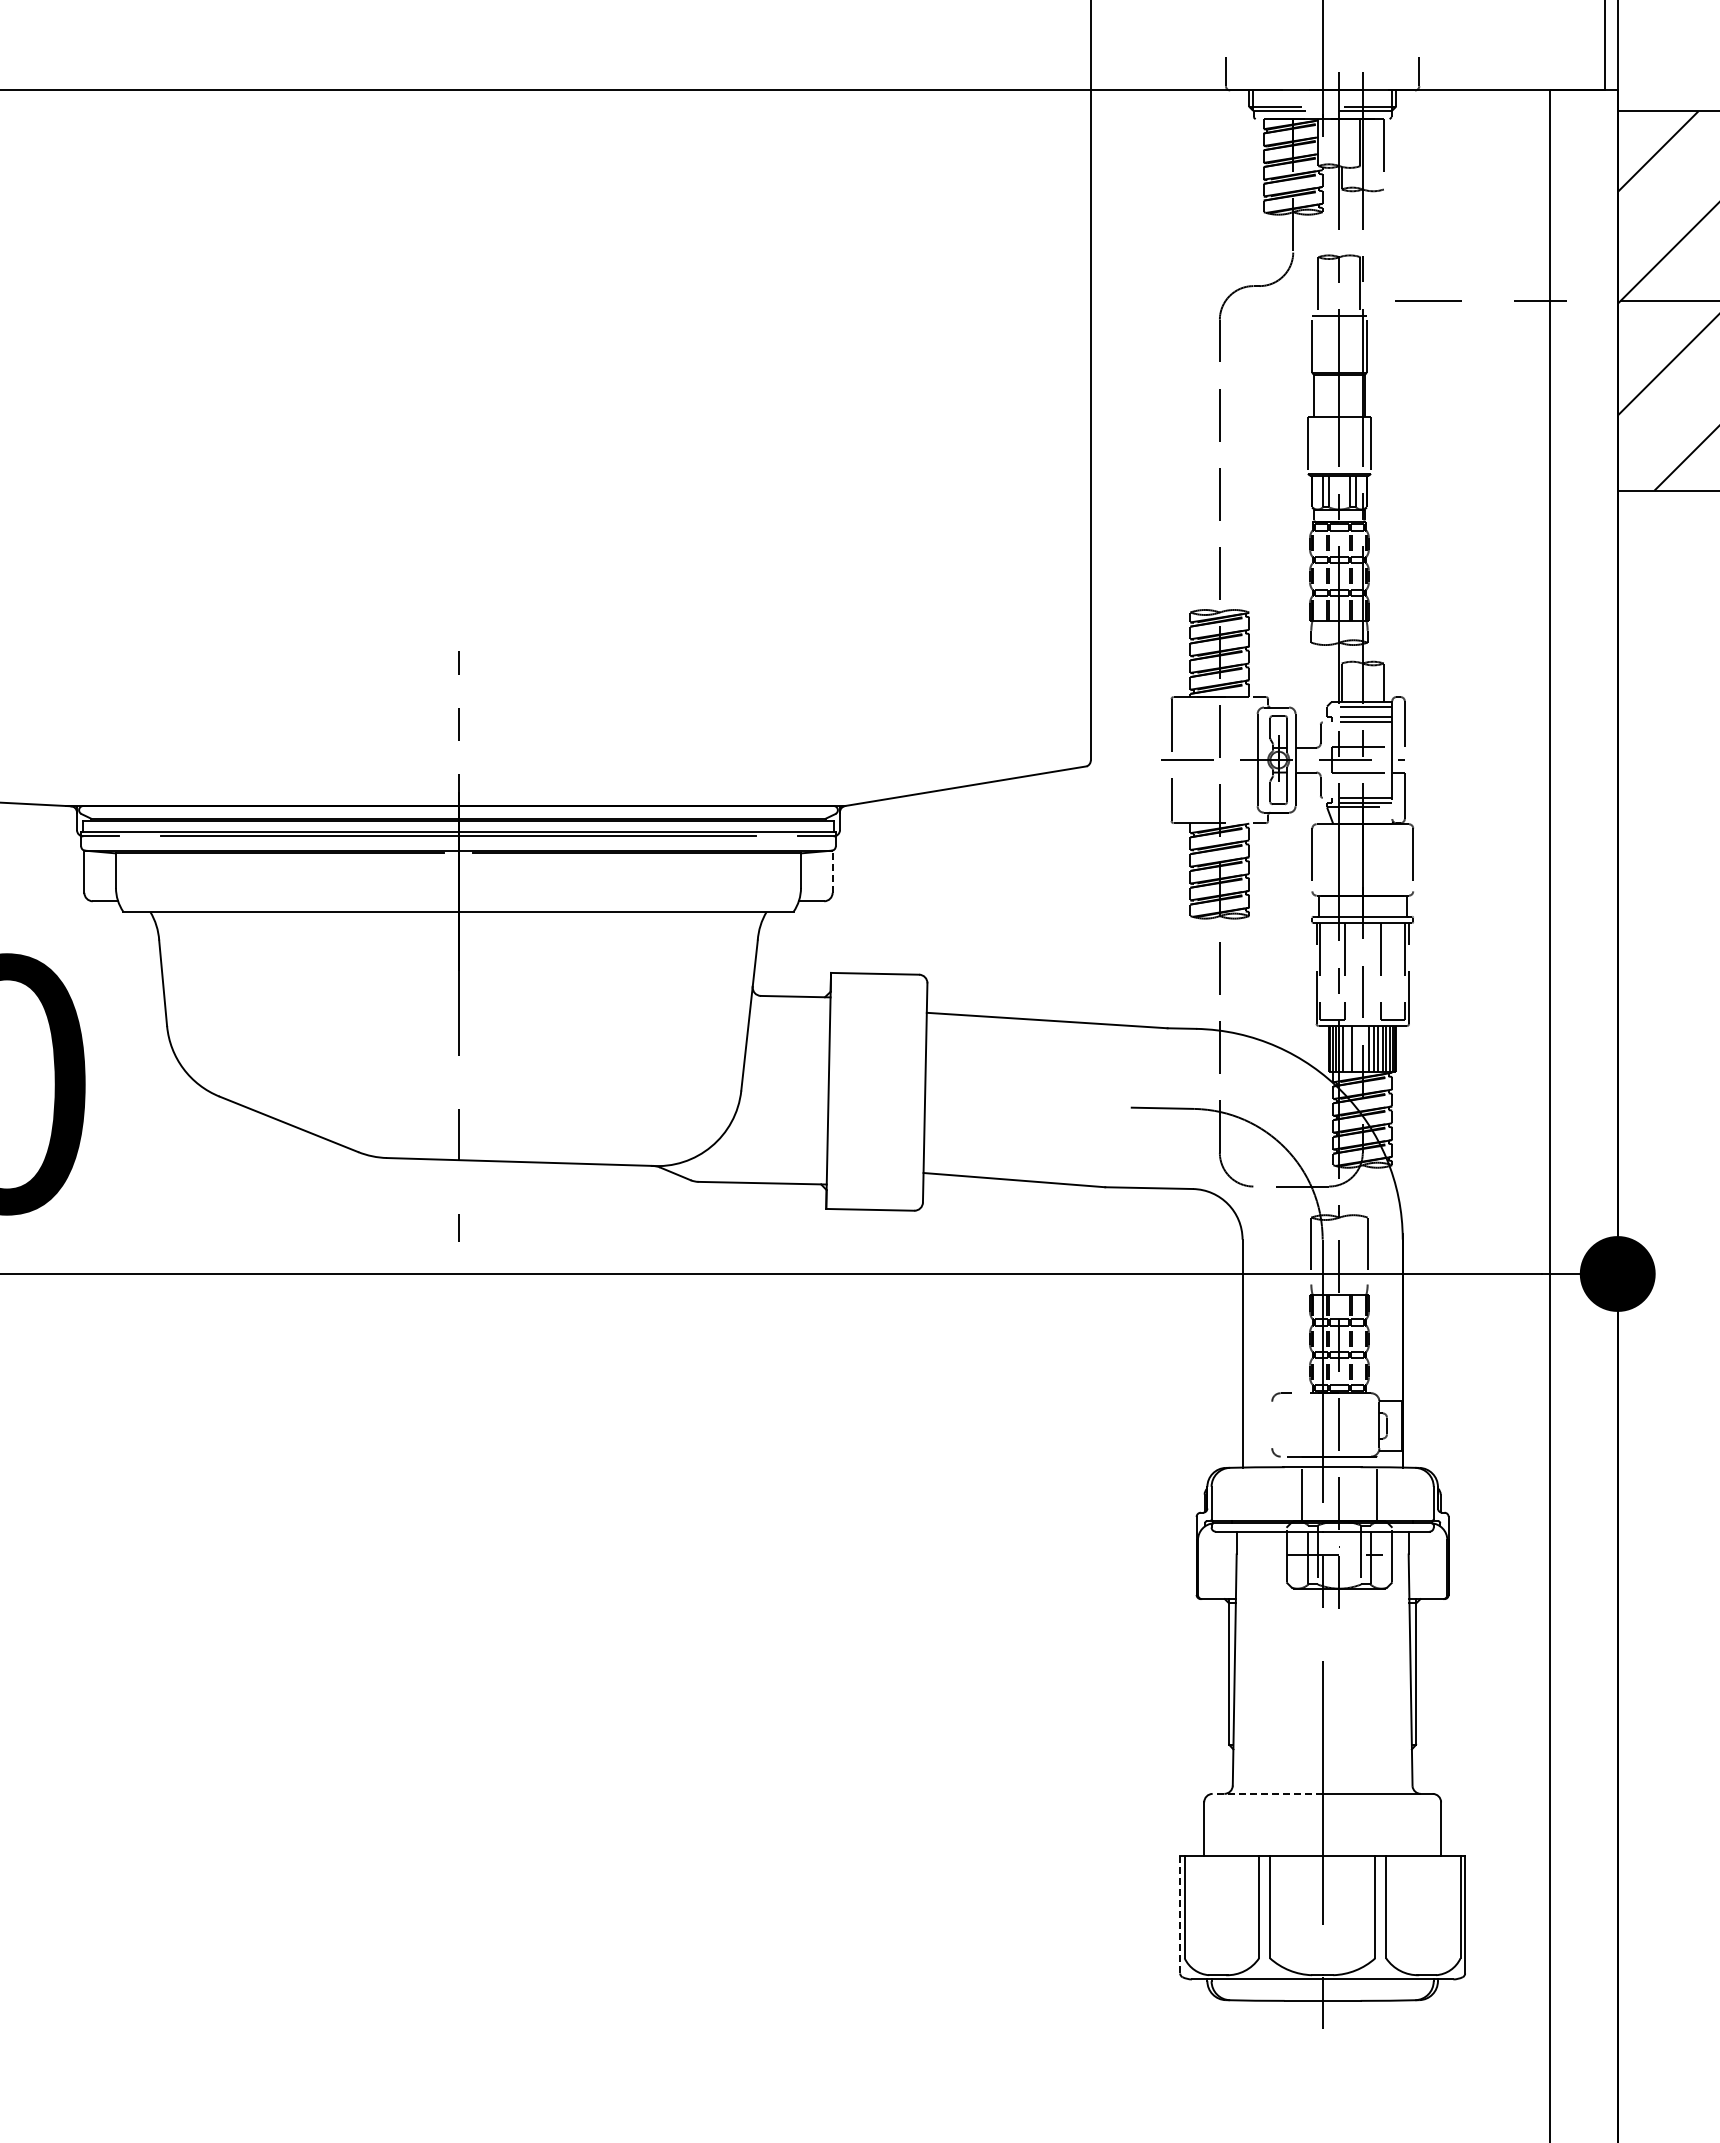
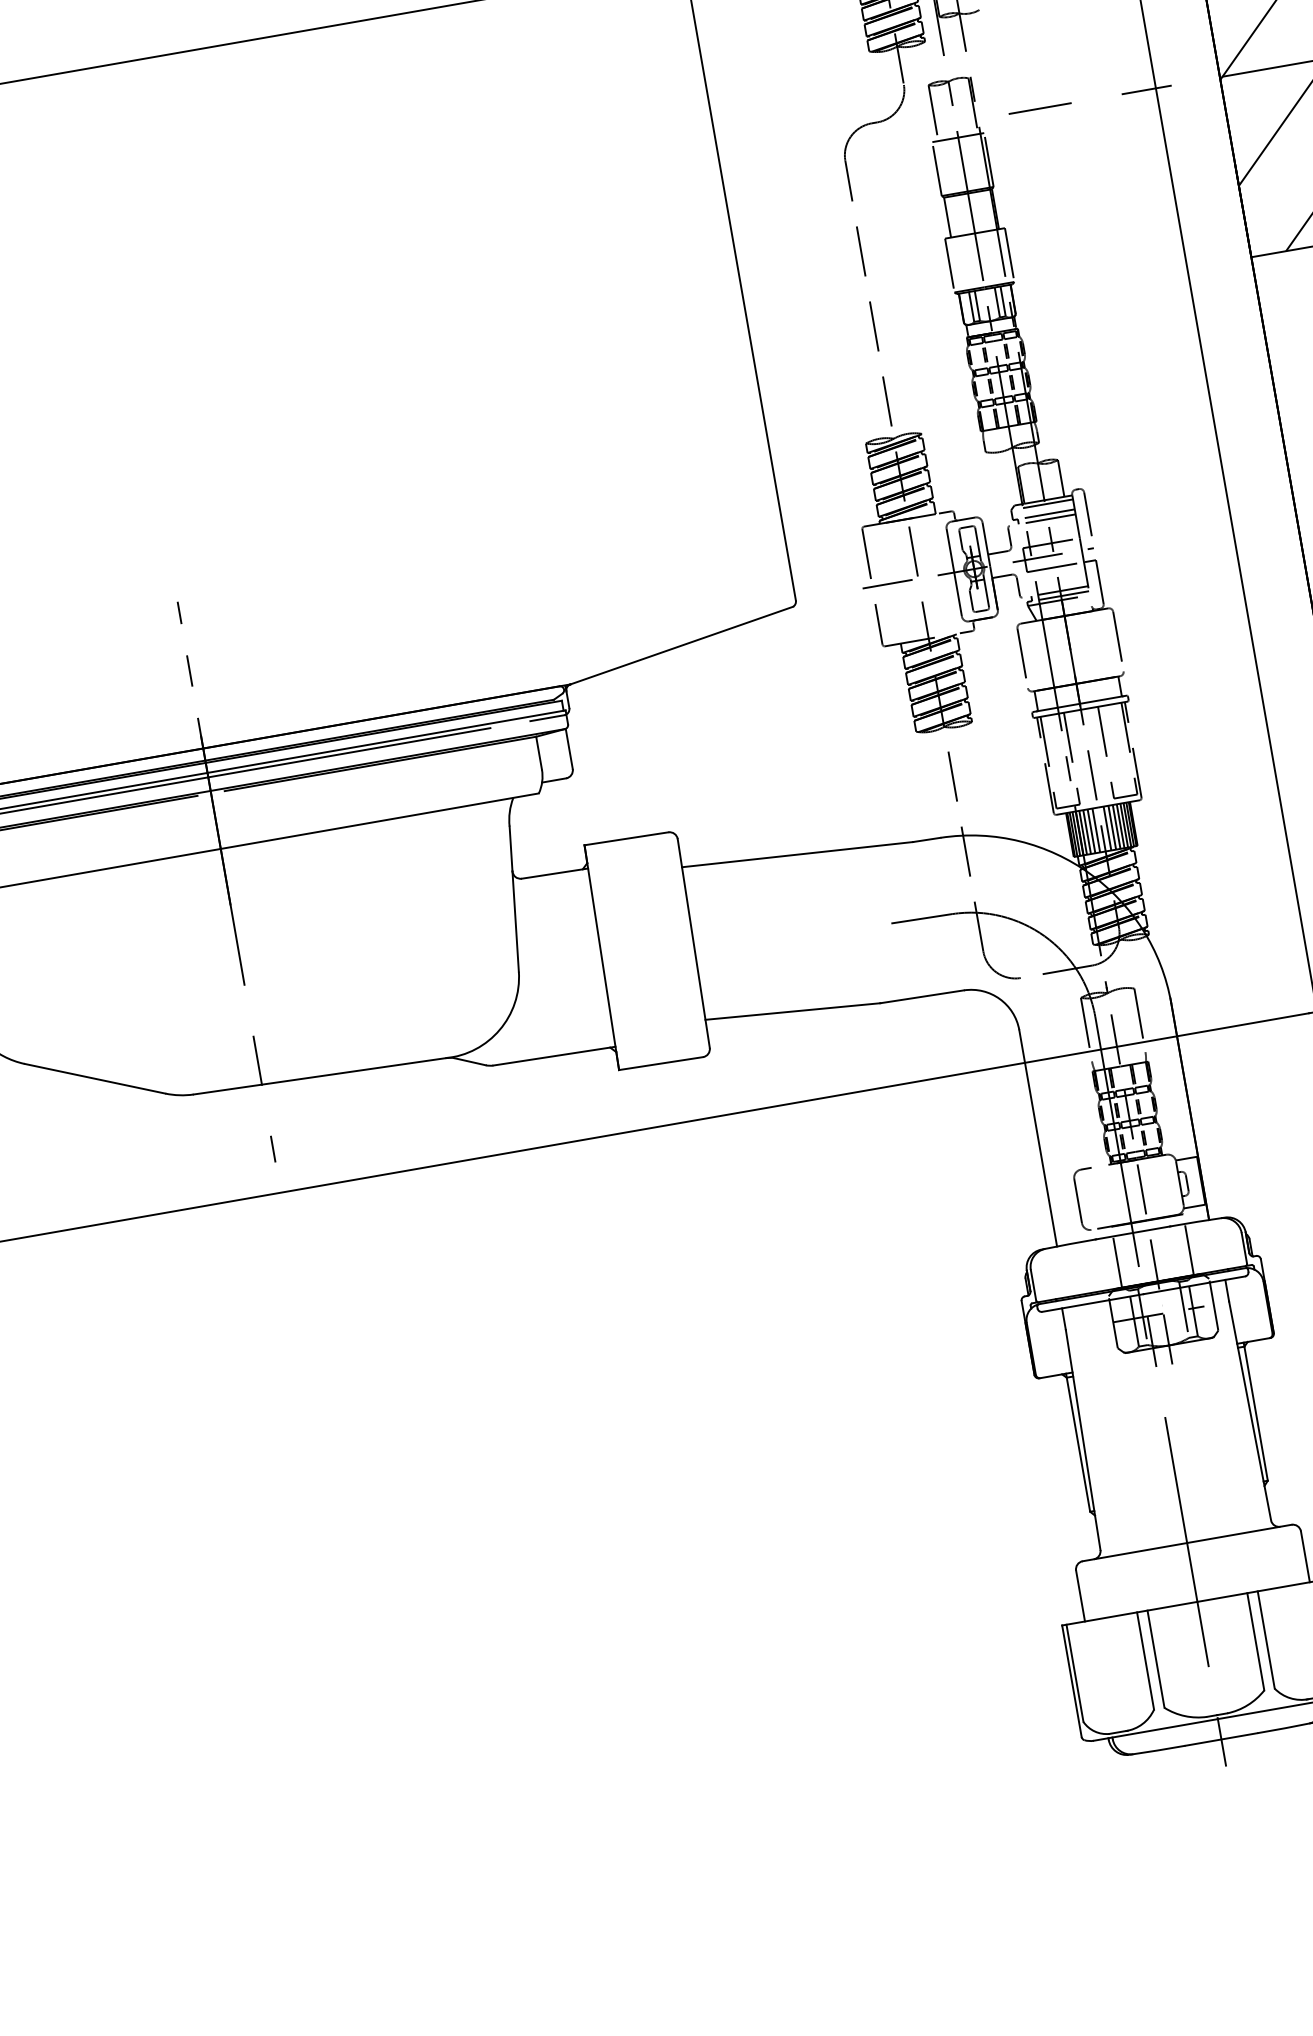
line: (832, 871) -> (569, 748), dashed -> solid
line: (1347, 1049) -> (1087, 832), added
line: (1356, 1049) -> (1095, 830), added
line: (1272, 1424) -> (1078, 1200), added
line: (1267, 1793) -> (1134, 1551), dashed -> solid
line: (1180, 1914) -> (1072, 1681), dashed -> solid

